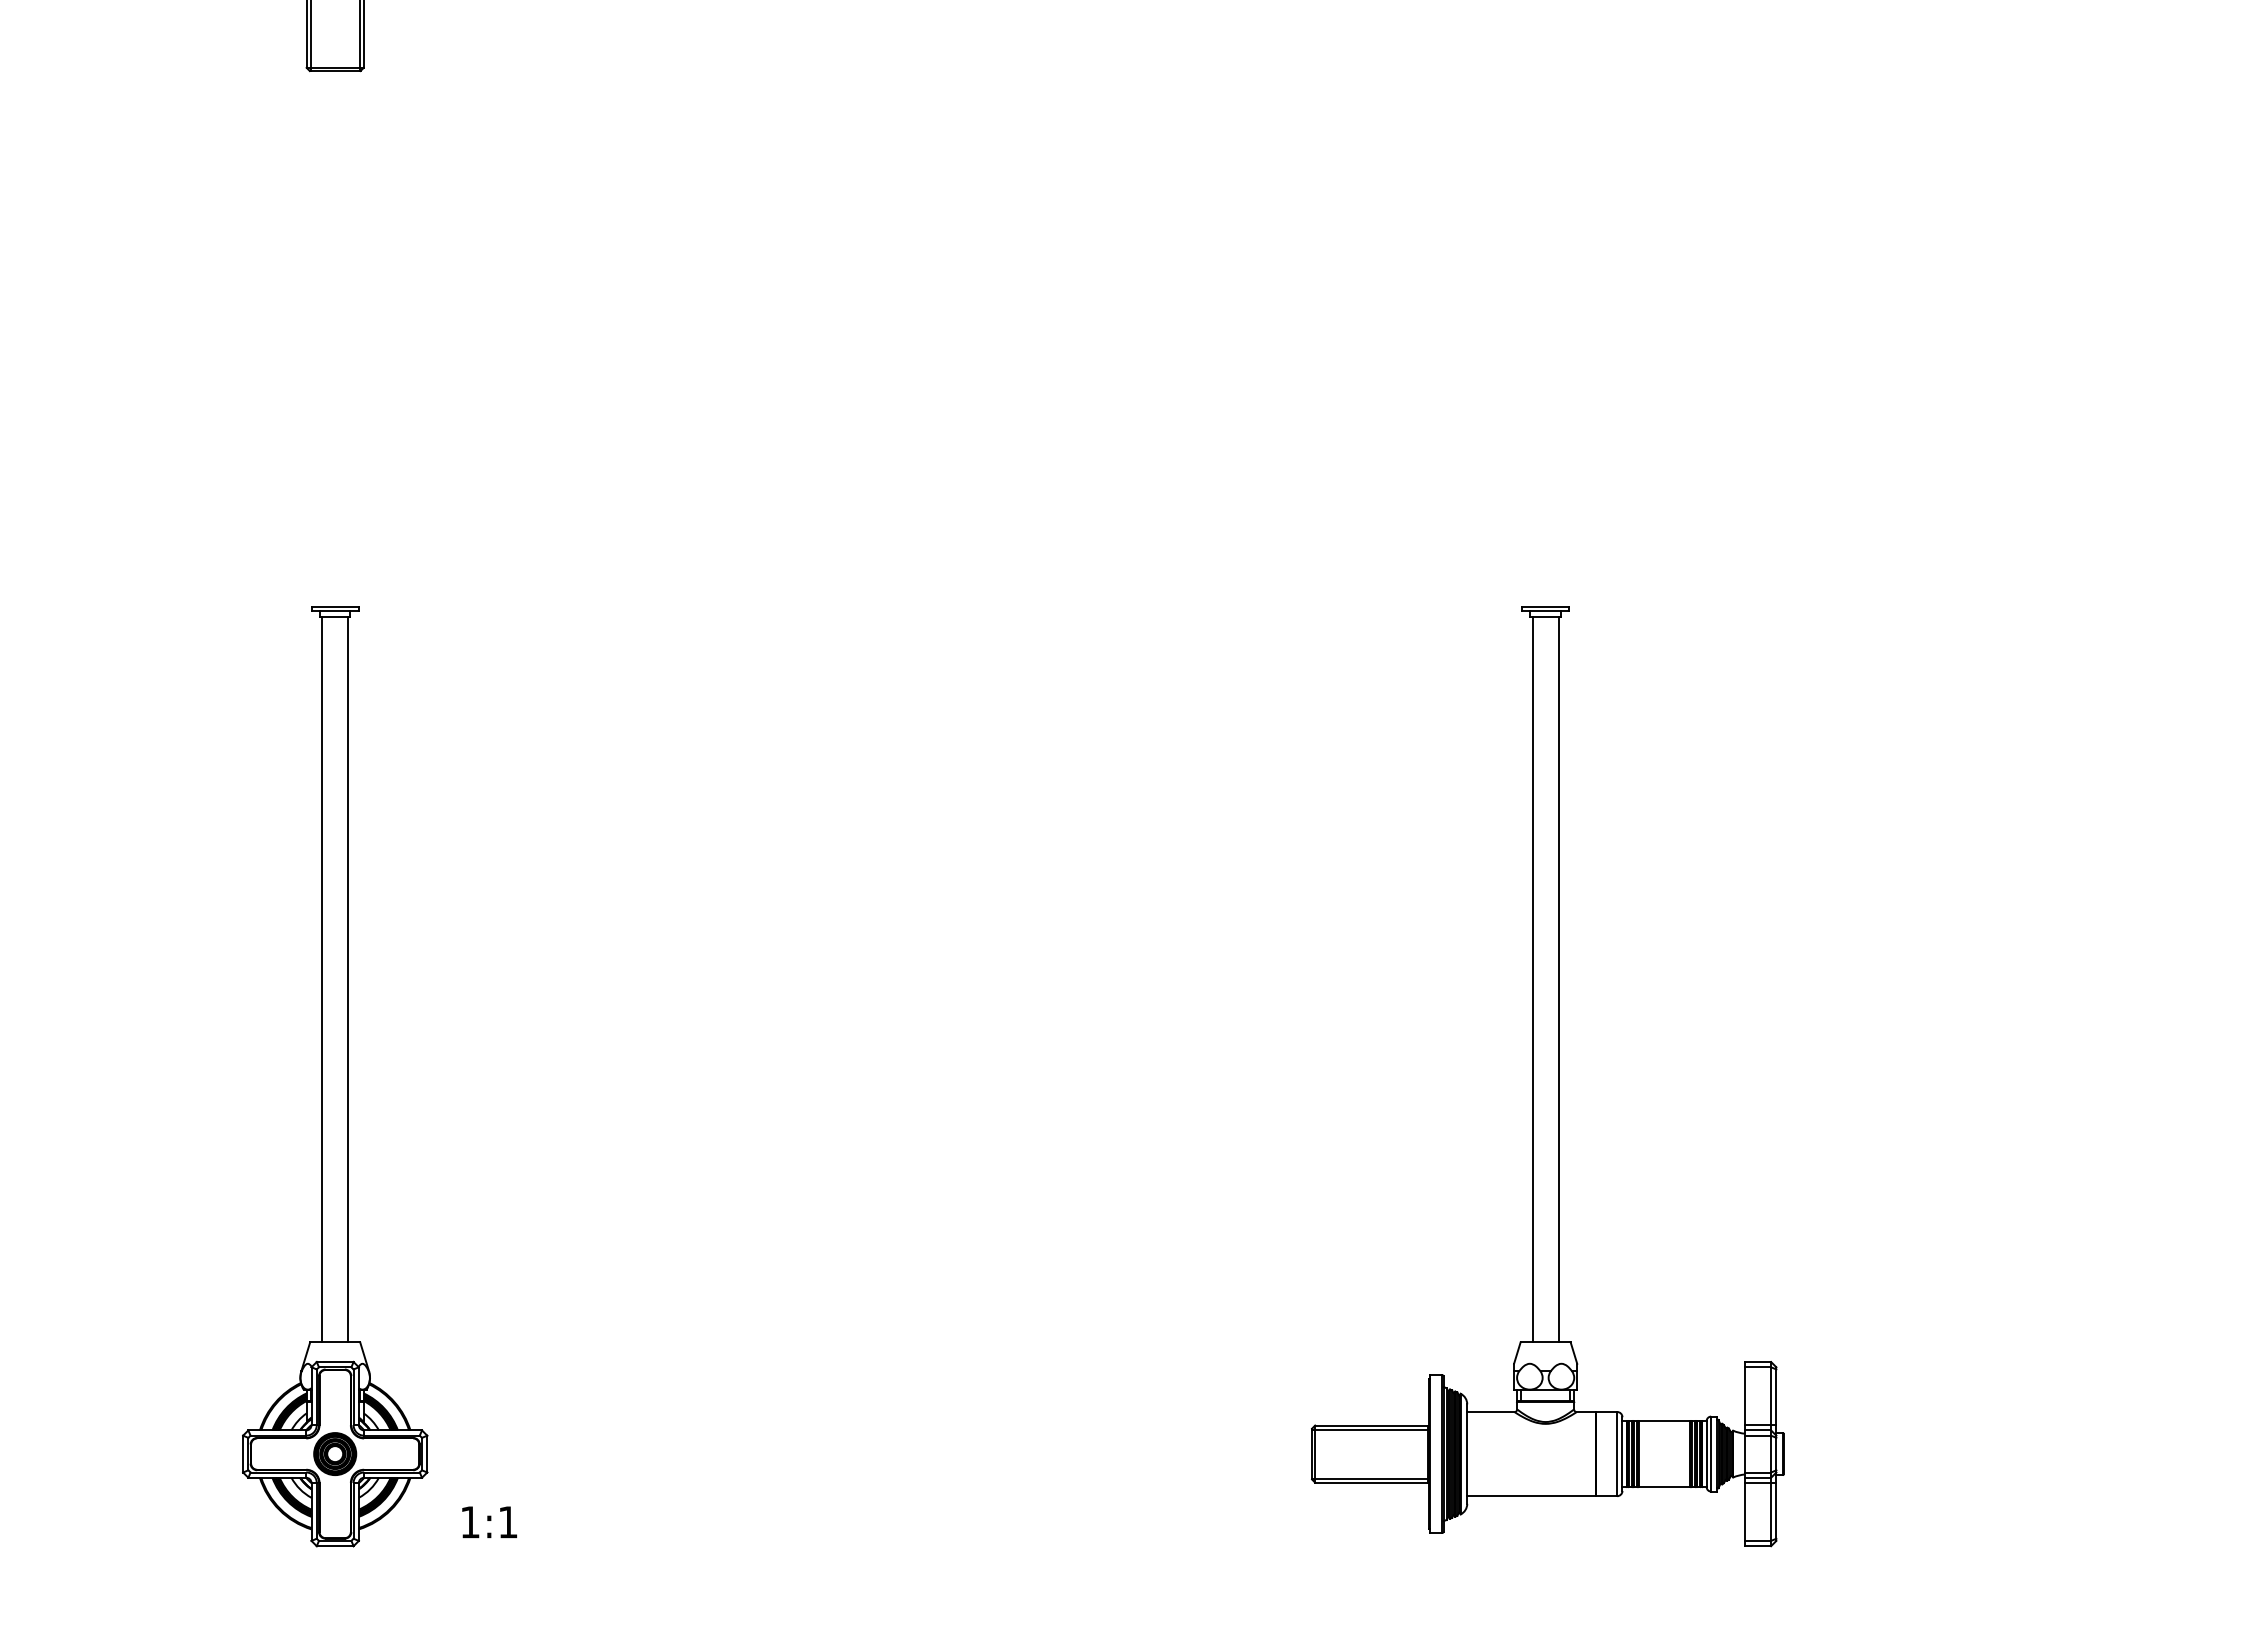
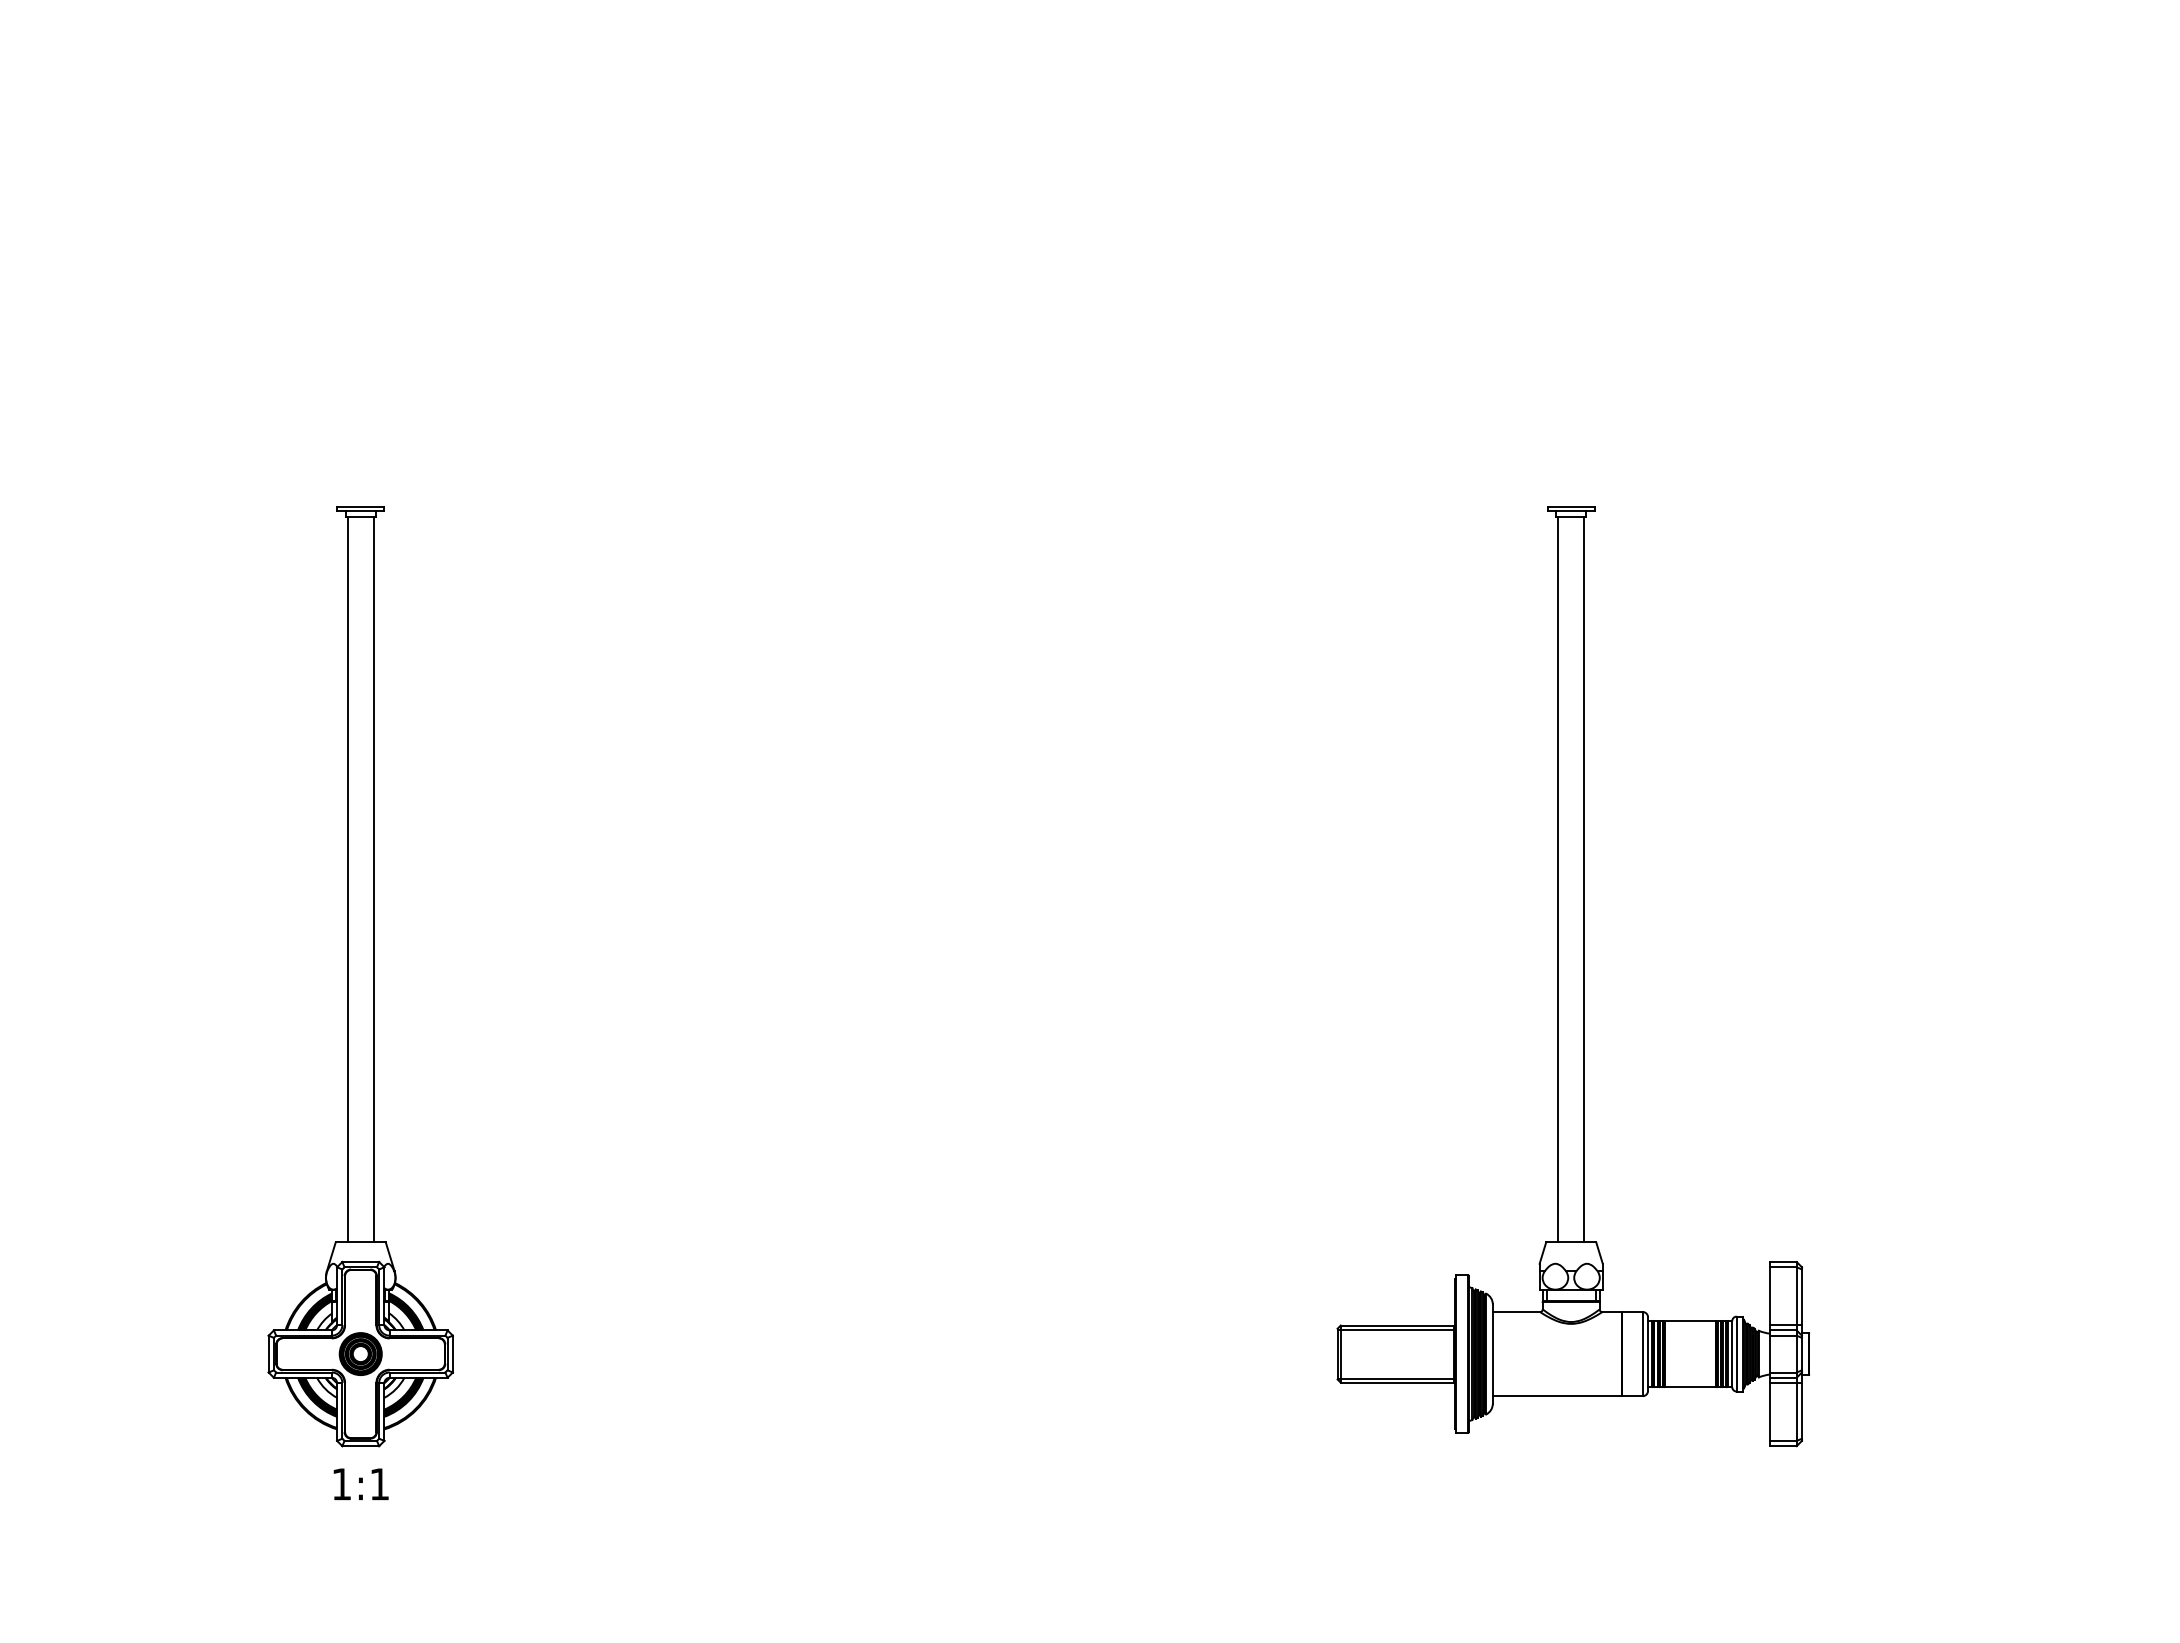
text: (489, 1521) -> (361, 1483), moved

